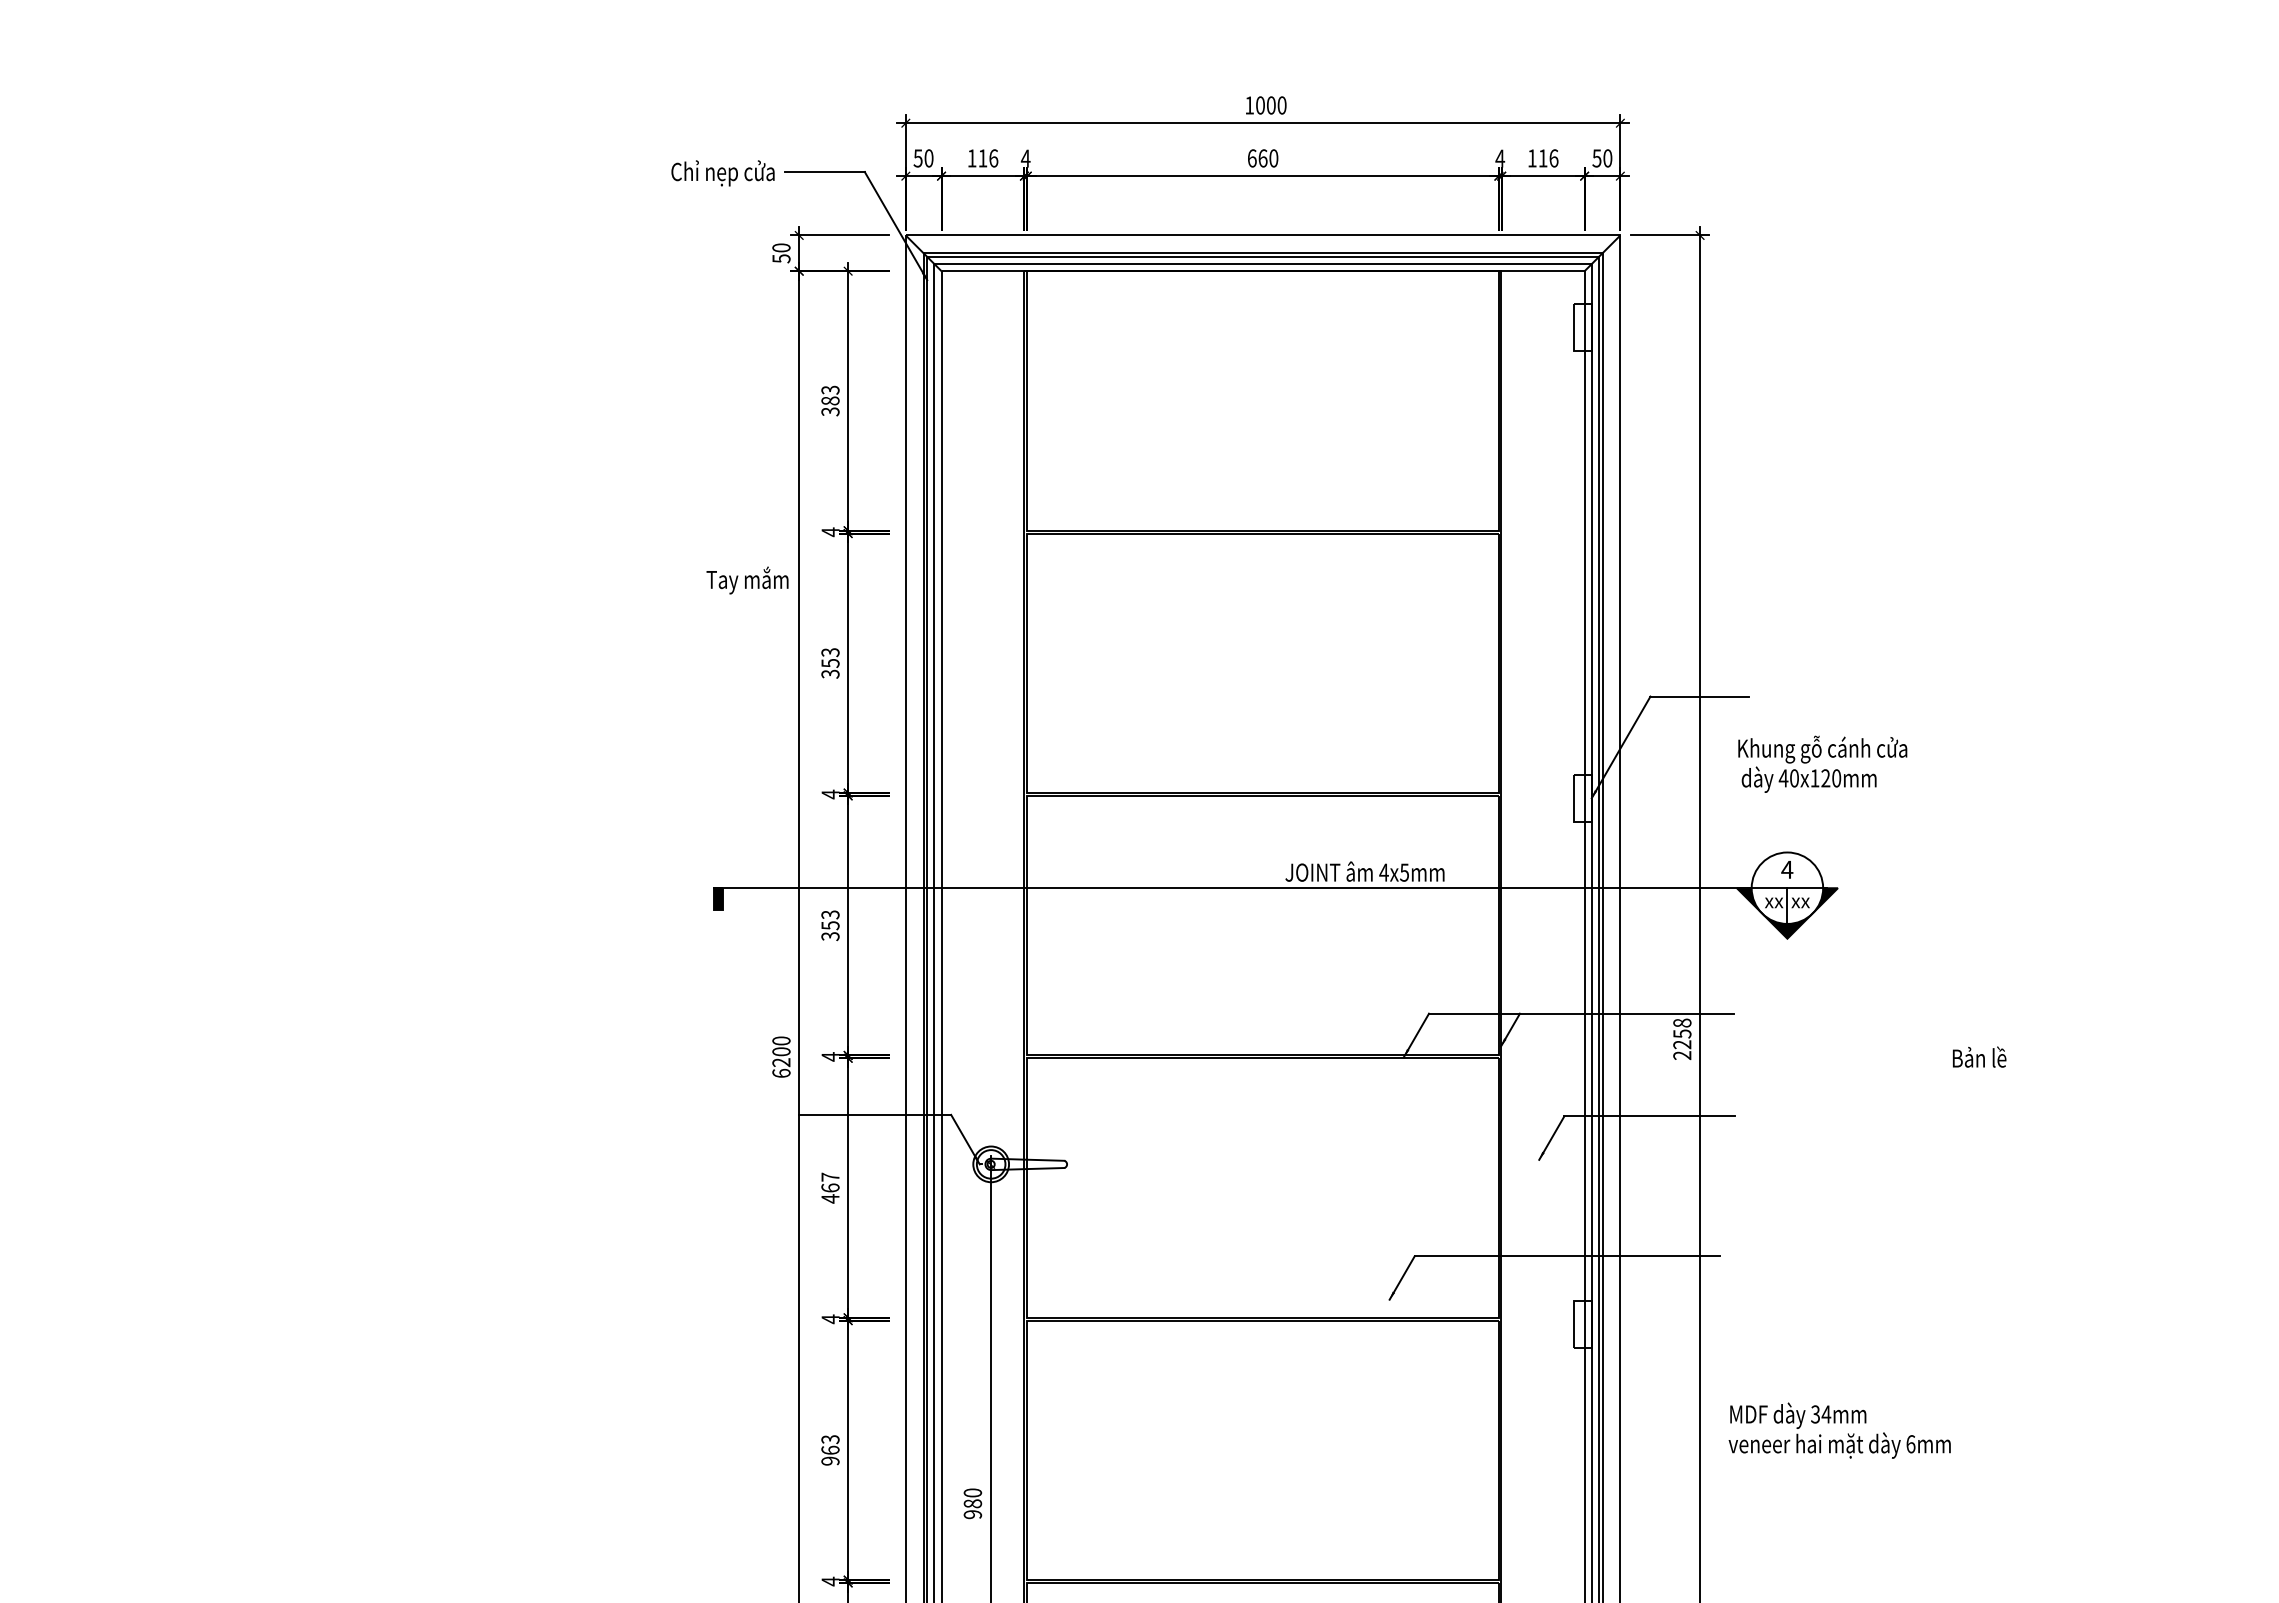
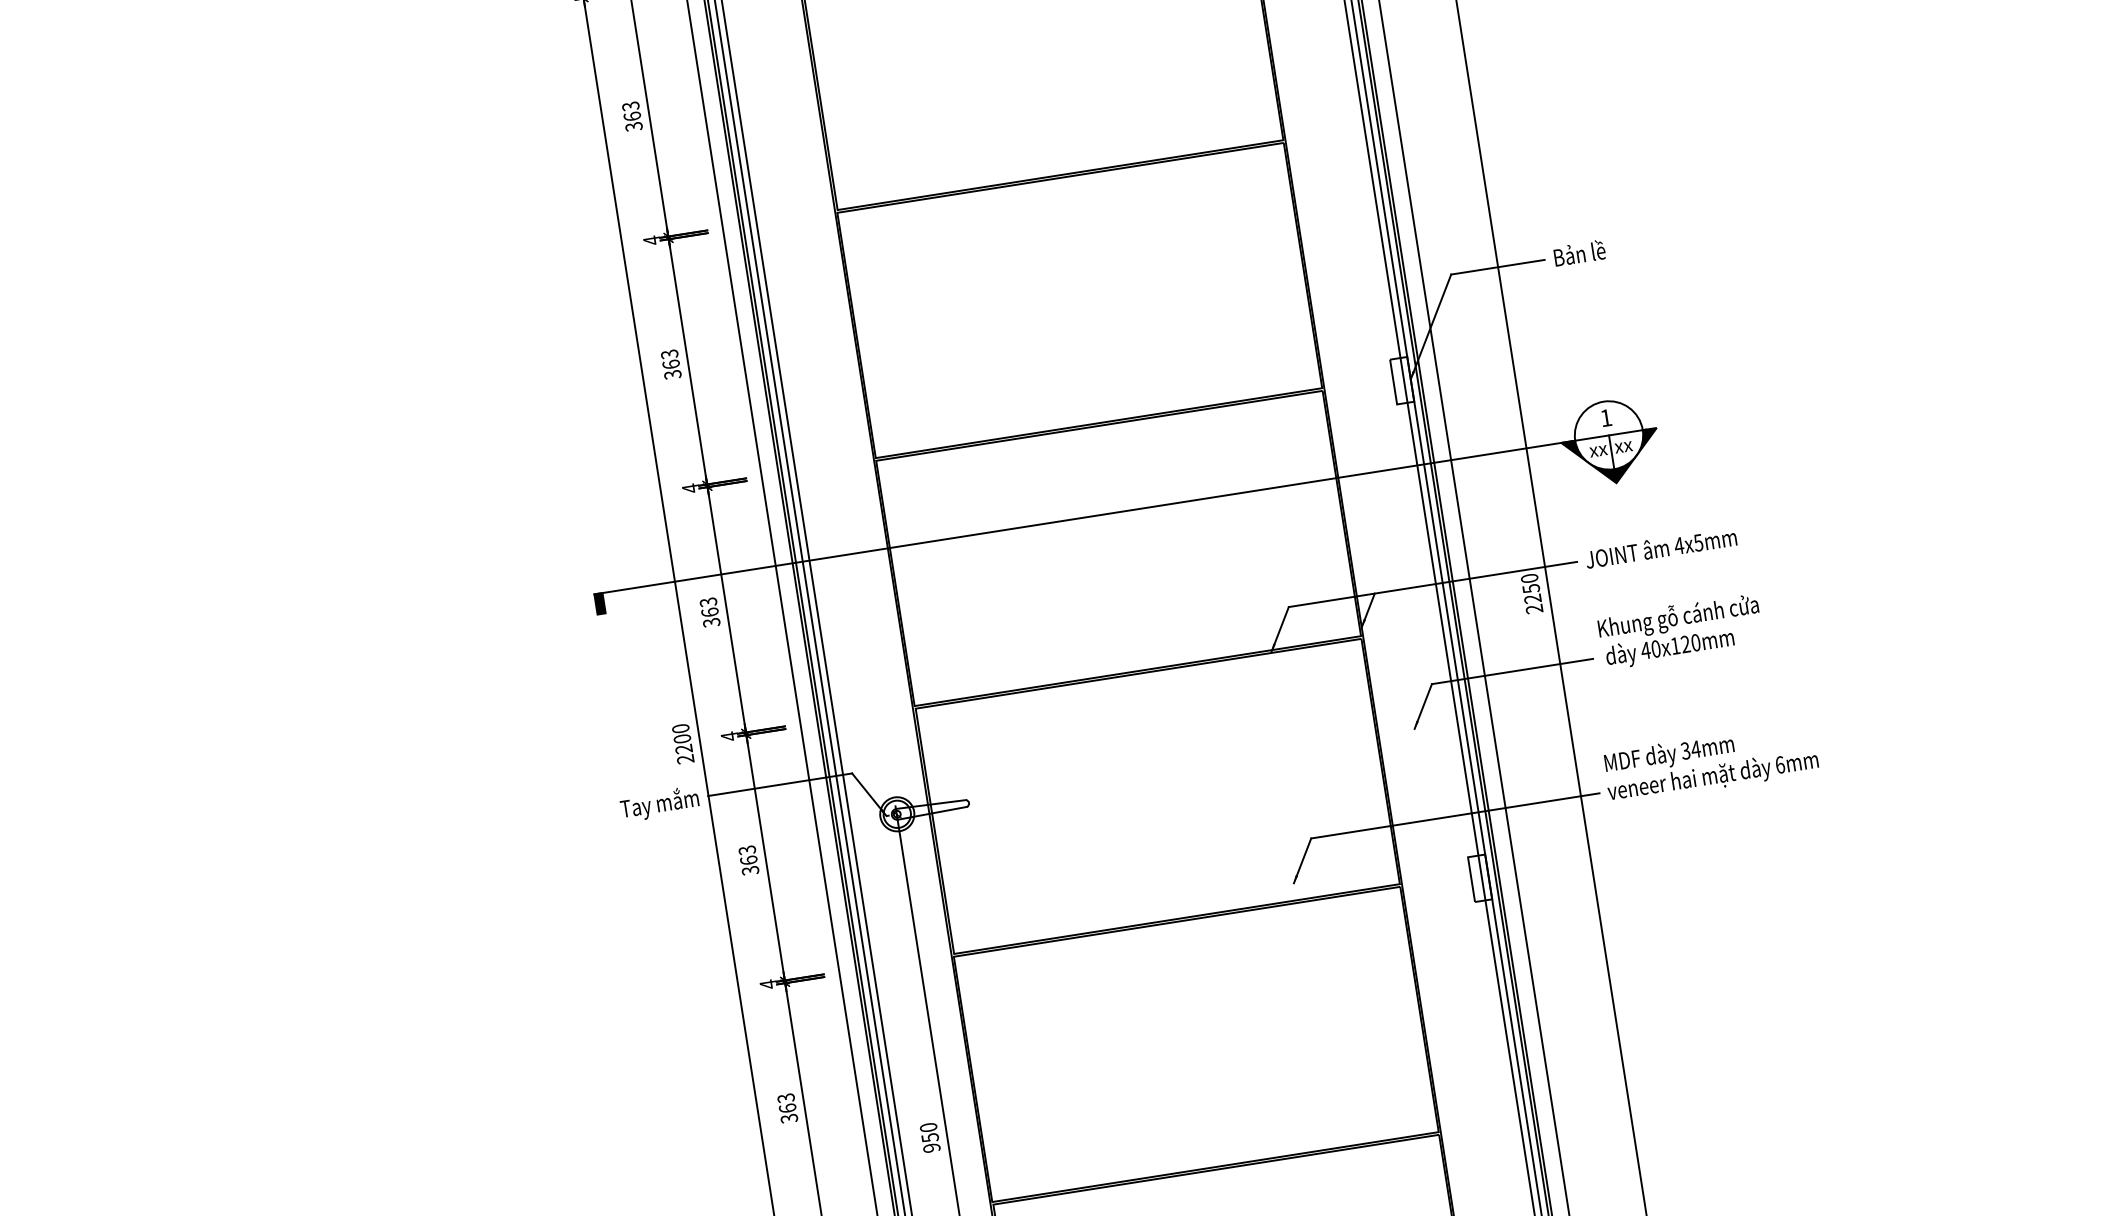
text: (830, 400) -> (632, 116), 383 -> 363
text: (747, 580) -> (659, 804), moved
text: (830, 662) -> (671, 363), 353 -> 363
text: (1822, 763) -> (1680, 630), moved
text: (1787, 869) -> (1606, 417), 4 -> 1
text: (1364, 871) -> (1660, 547), moved
text: (830, 925) -> (710, 612), 353 -> 363
text: (1682, 1022) -> (1529, 577), 2258 -> 2250
text: (1979, 1056) -> (1579, 252), moved
text: (781, 1072) -> (685, 758), 6200 -> 2200
text: (830, 1187) -> (748, 859), 467 -> 363
text: (1839, 1430) -> (1710, 762), moved
text: (830, 1460) -> (789, 1117), 963 -> 363
text: (972, 1503) -> (929, 1137), 980 -> 950

